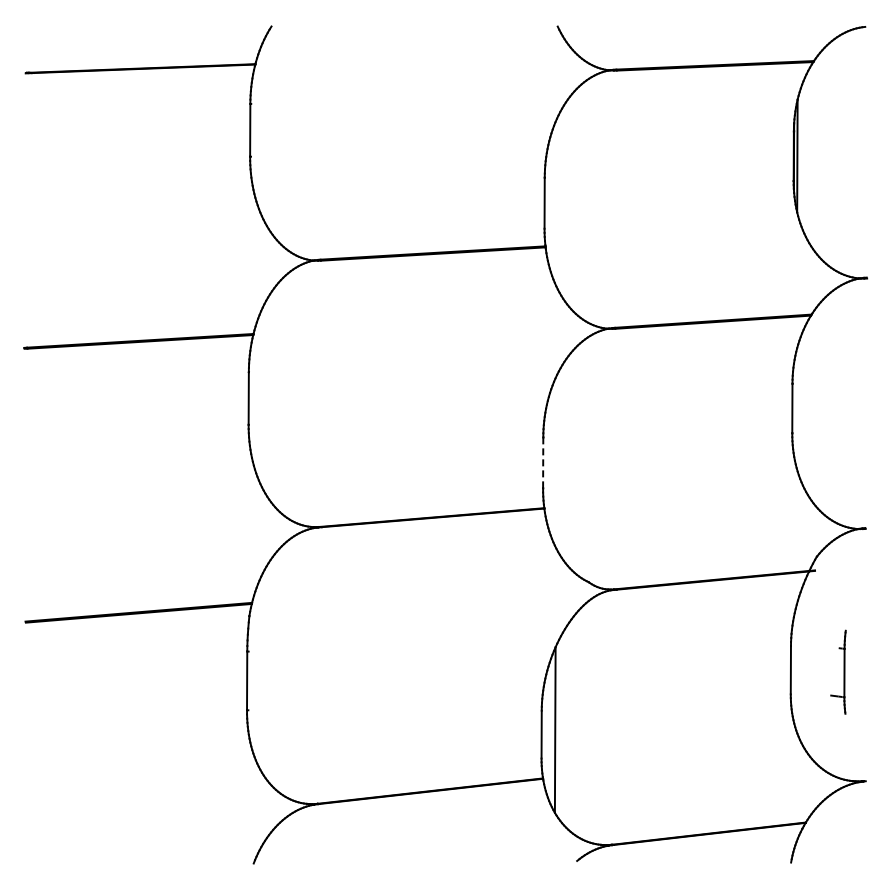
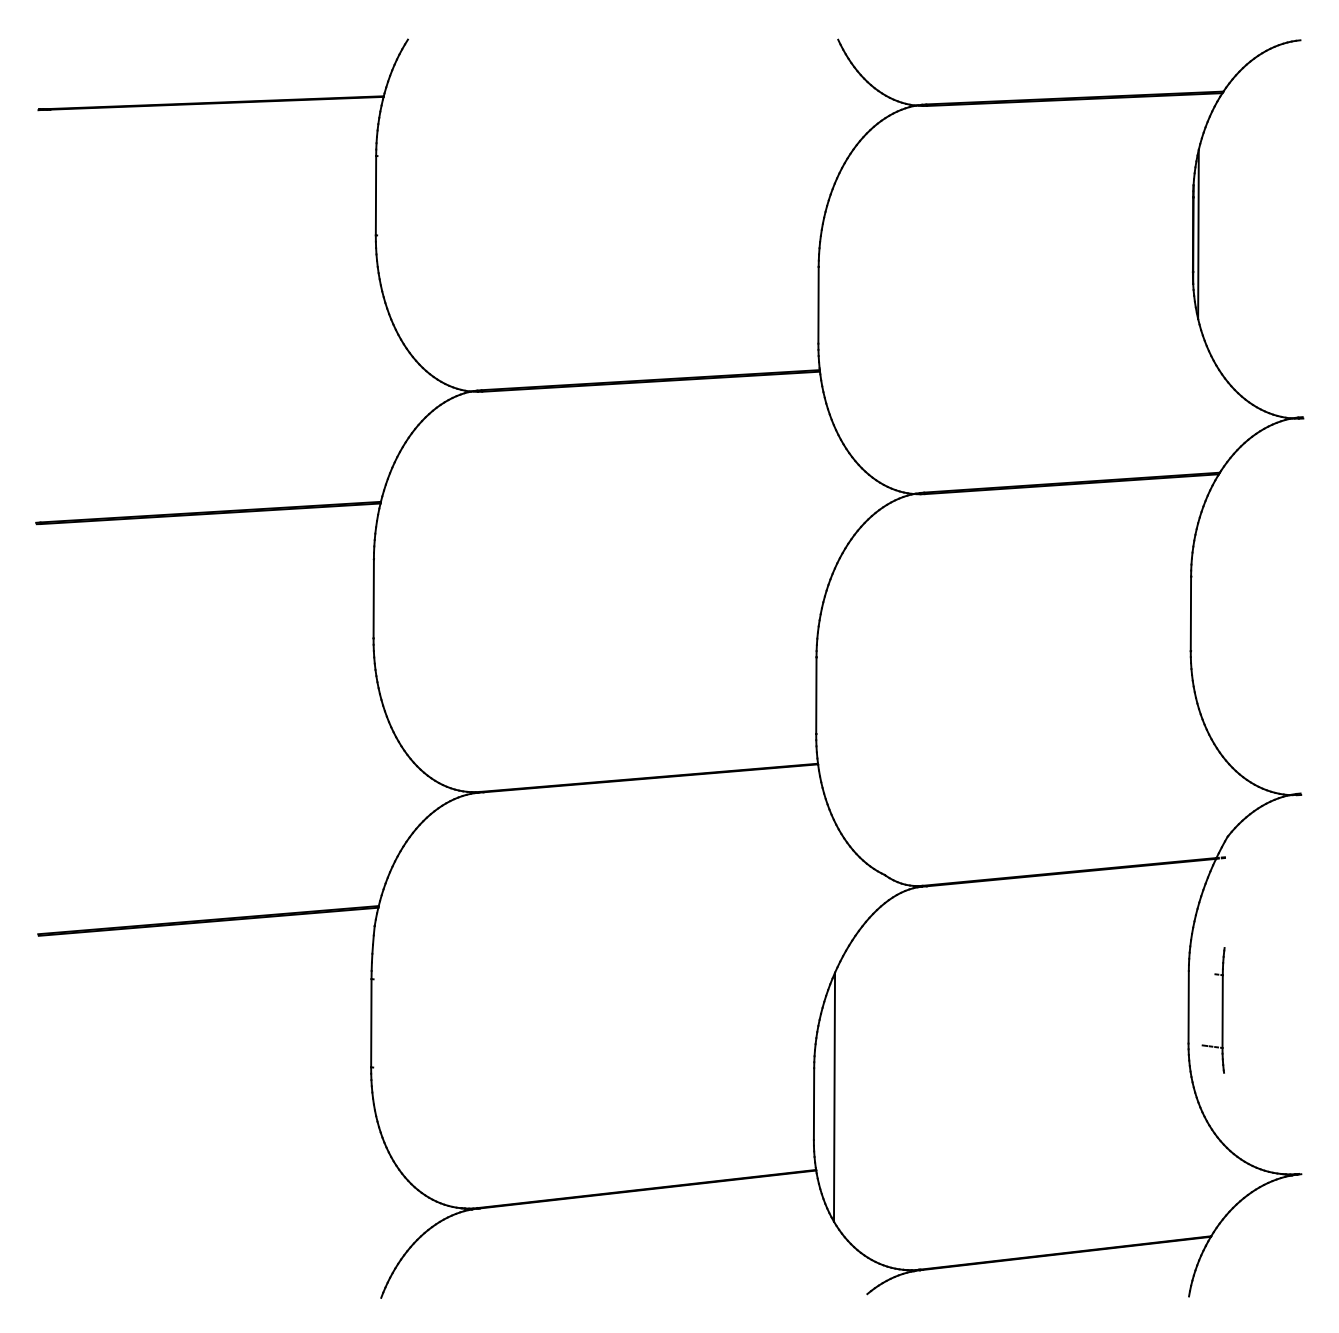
line: (543, 462) -> (816, 695), dashed -> solid
part: (838, 671) -> (1213, 1009), moved

